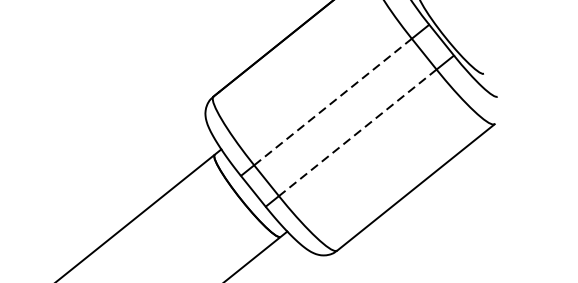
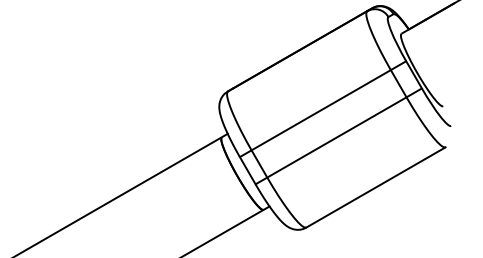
line: (333, 101) -> (321, 109), dashed -> solid
line: (357, 132) -> (336, 137), dashed -> solid

